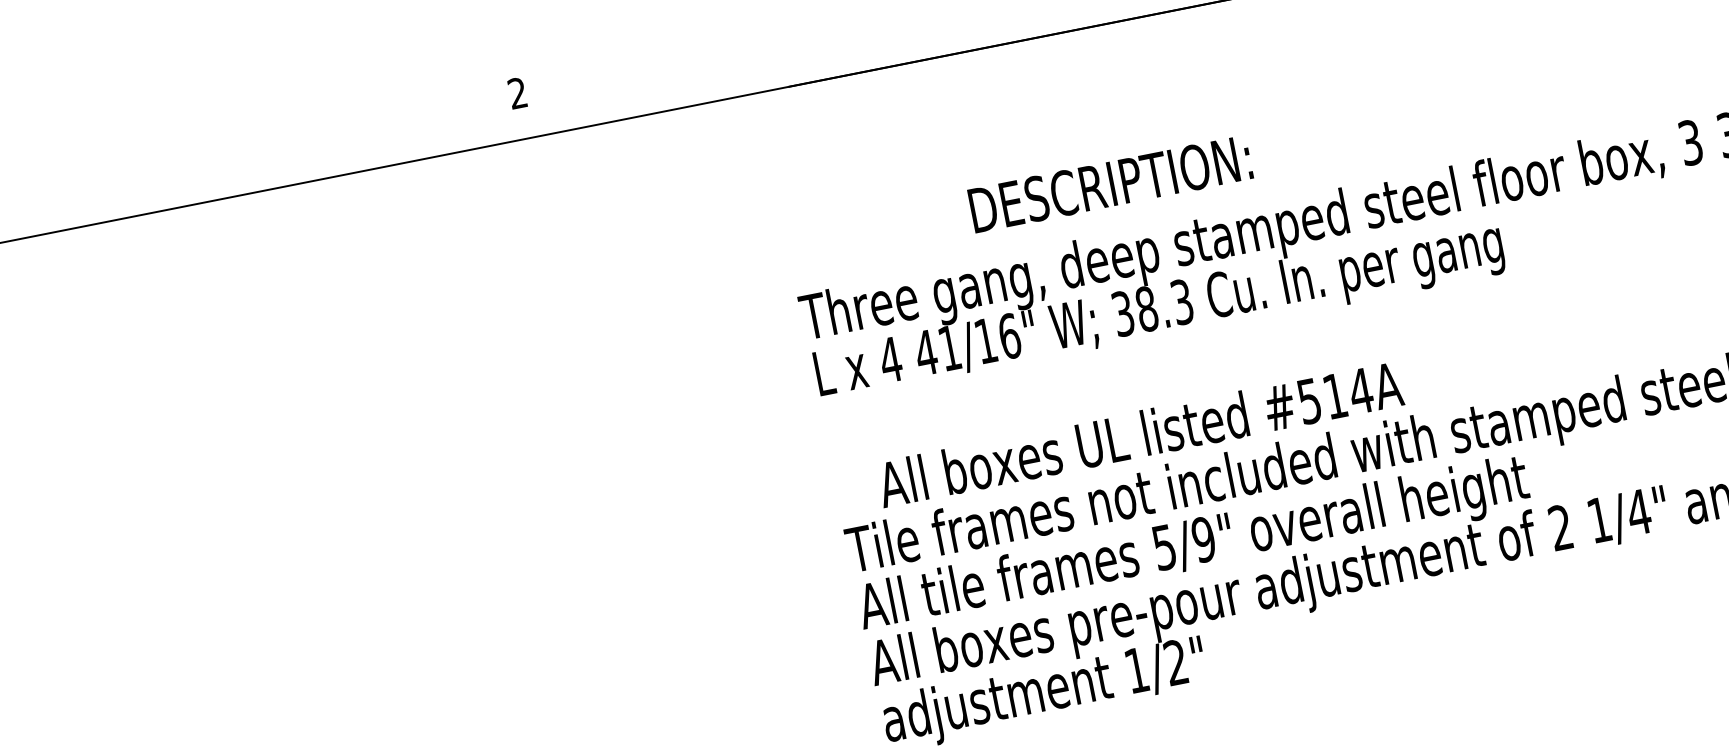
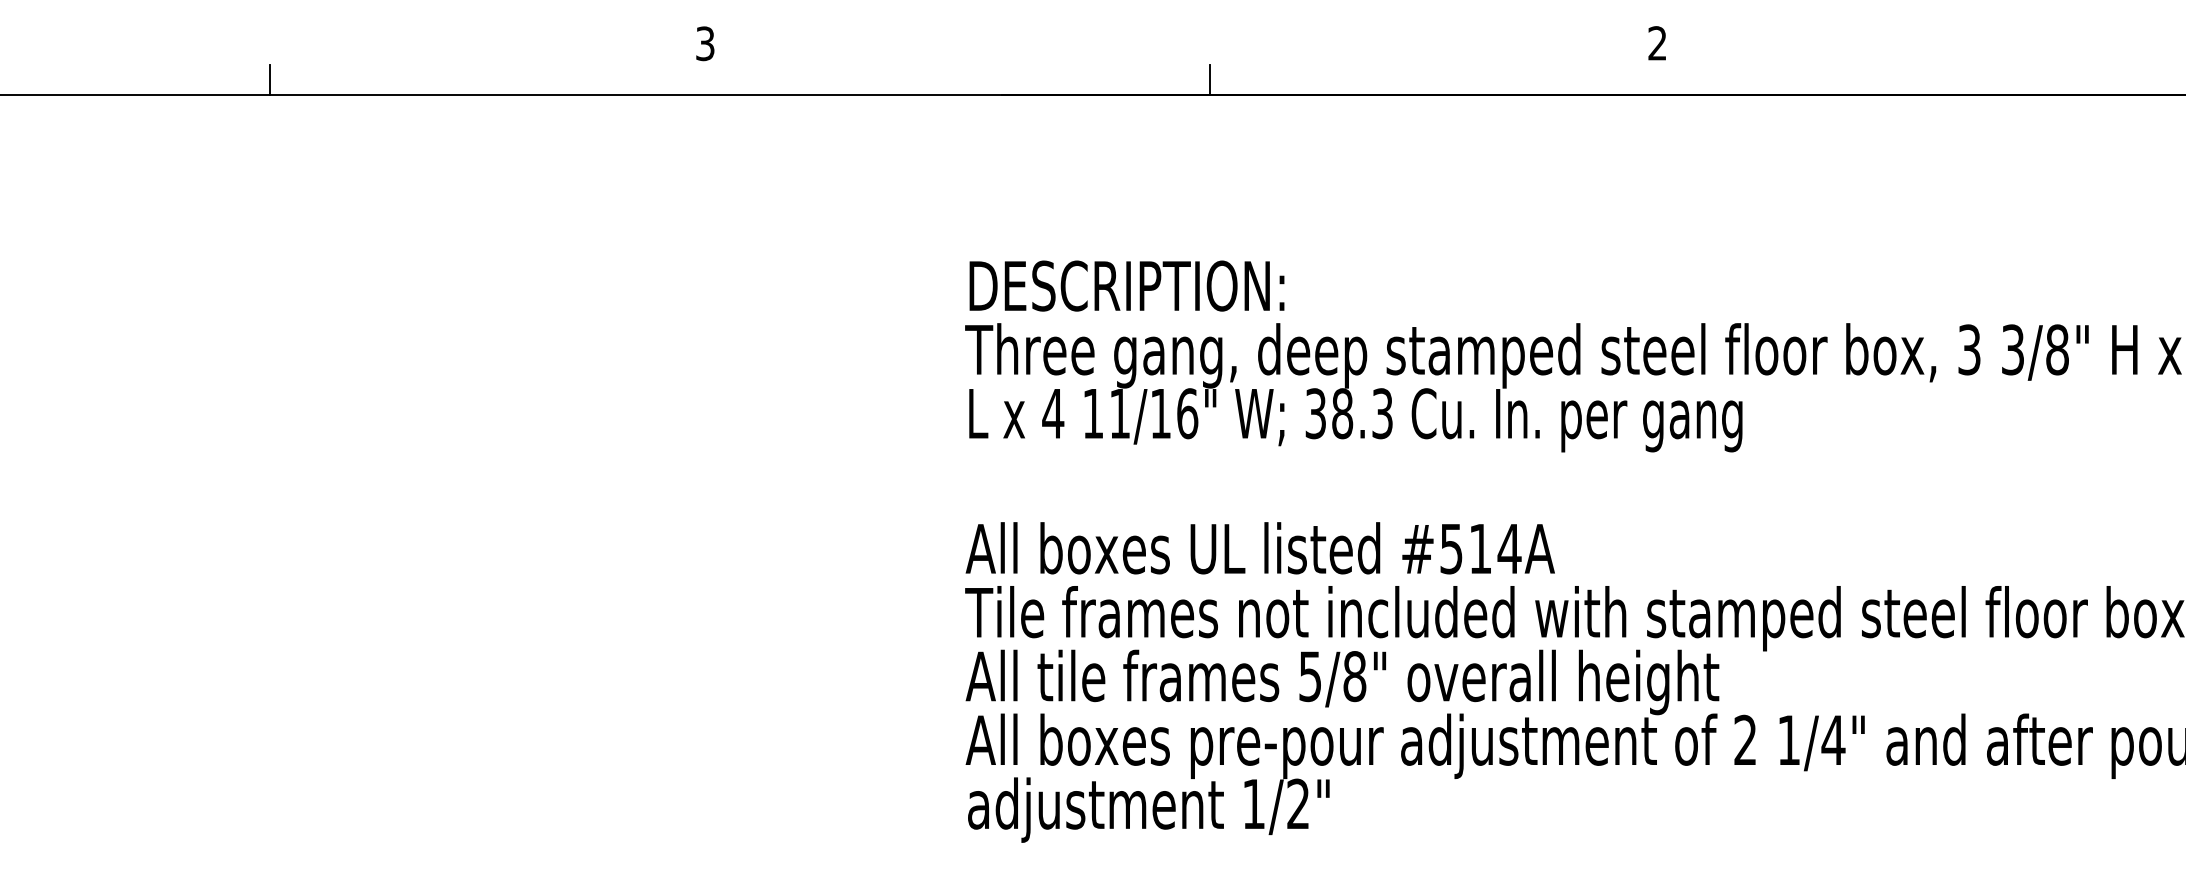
line: (970, 36) -> (1209, 79), added
text: (517, 93) -> (705, 43), 2 -> 3
text: (1110, 183) -> (1126, 285), moved
line: (138, 201) -> (269, 79), added
text: (926, 352) -> (1093, 413), 41/16" -> 11/16"
text: (1139, 434) -> (1259, 548), moved
text: (1203, 539) -> (1354, 676), 5/9" -> 5/8"

